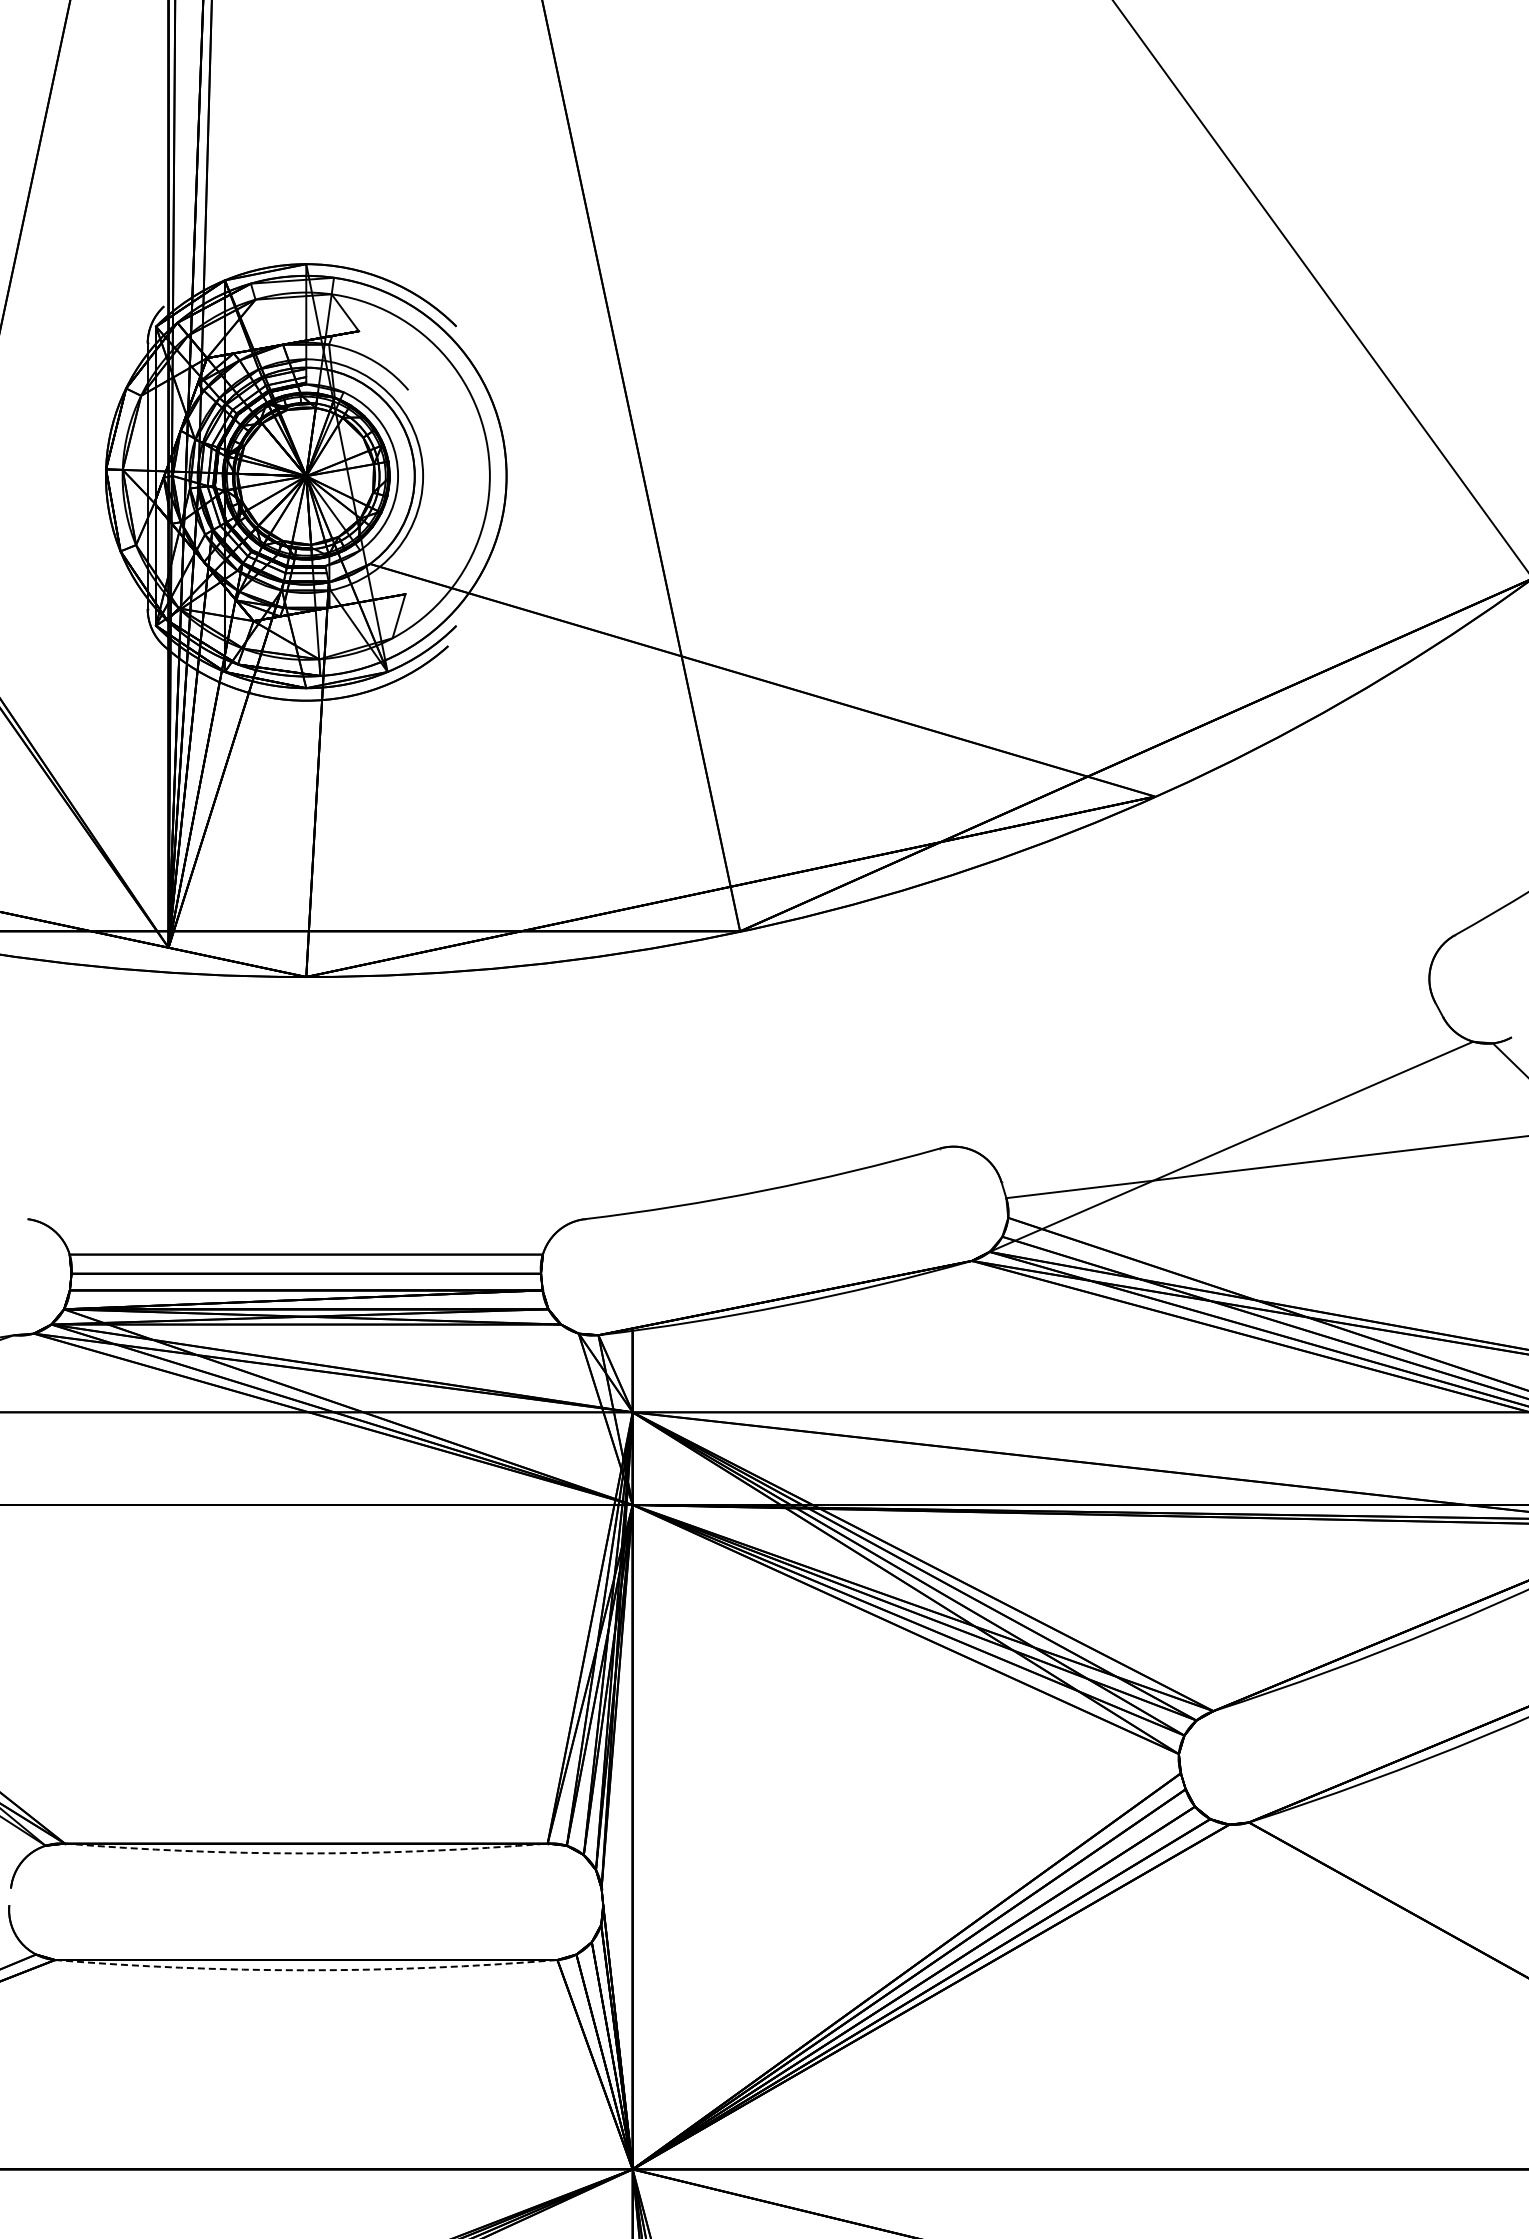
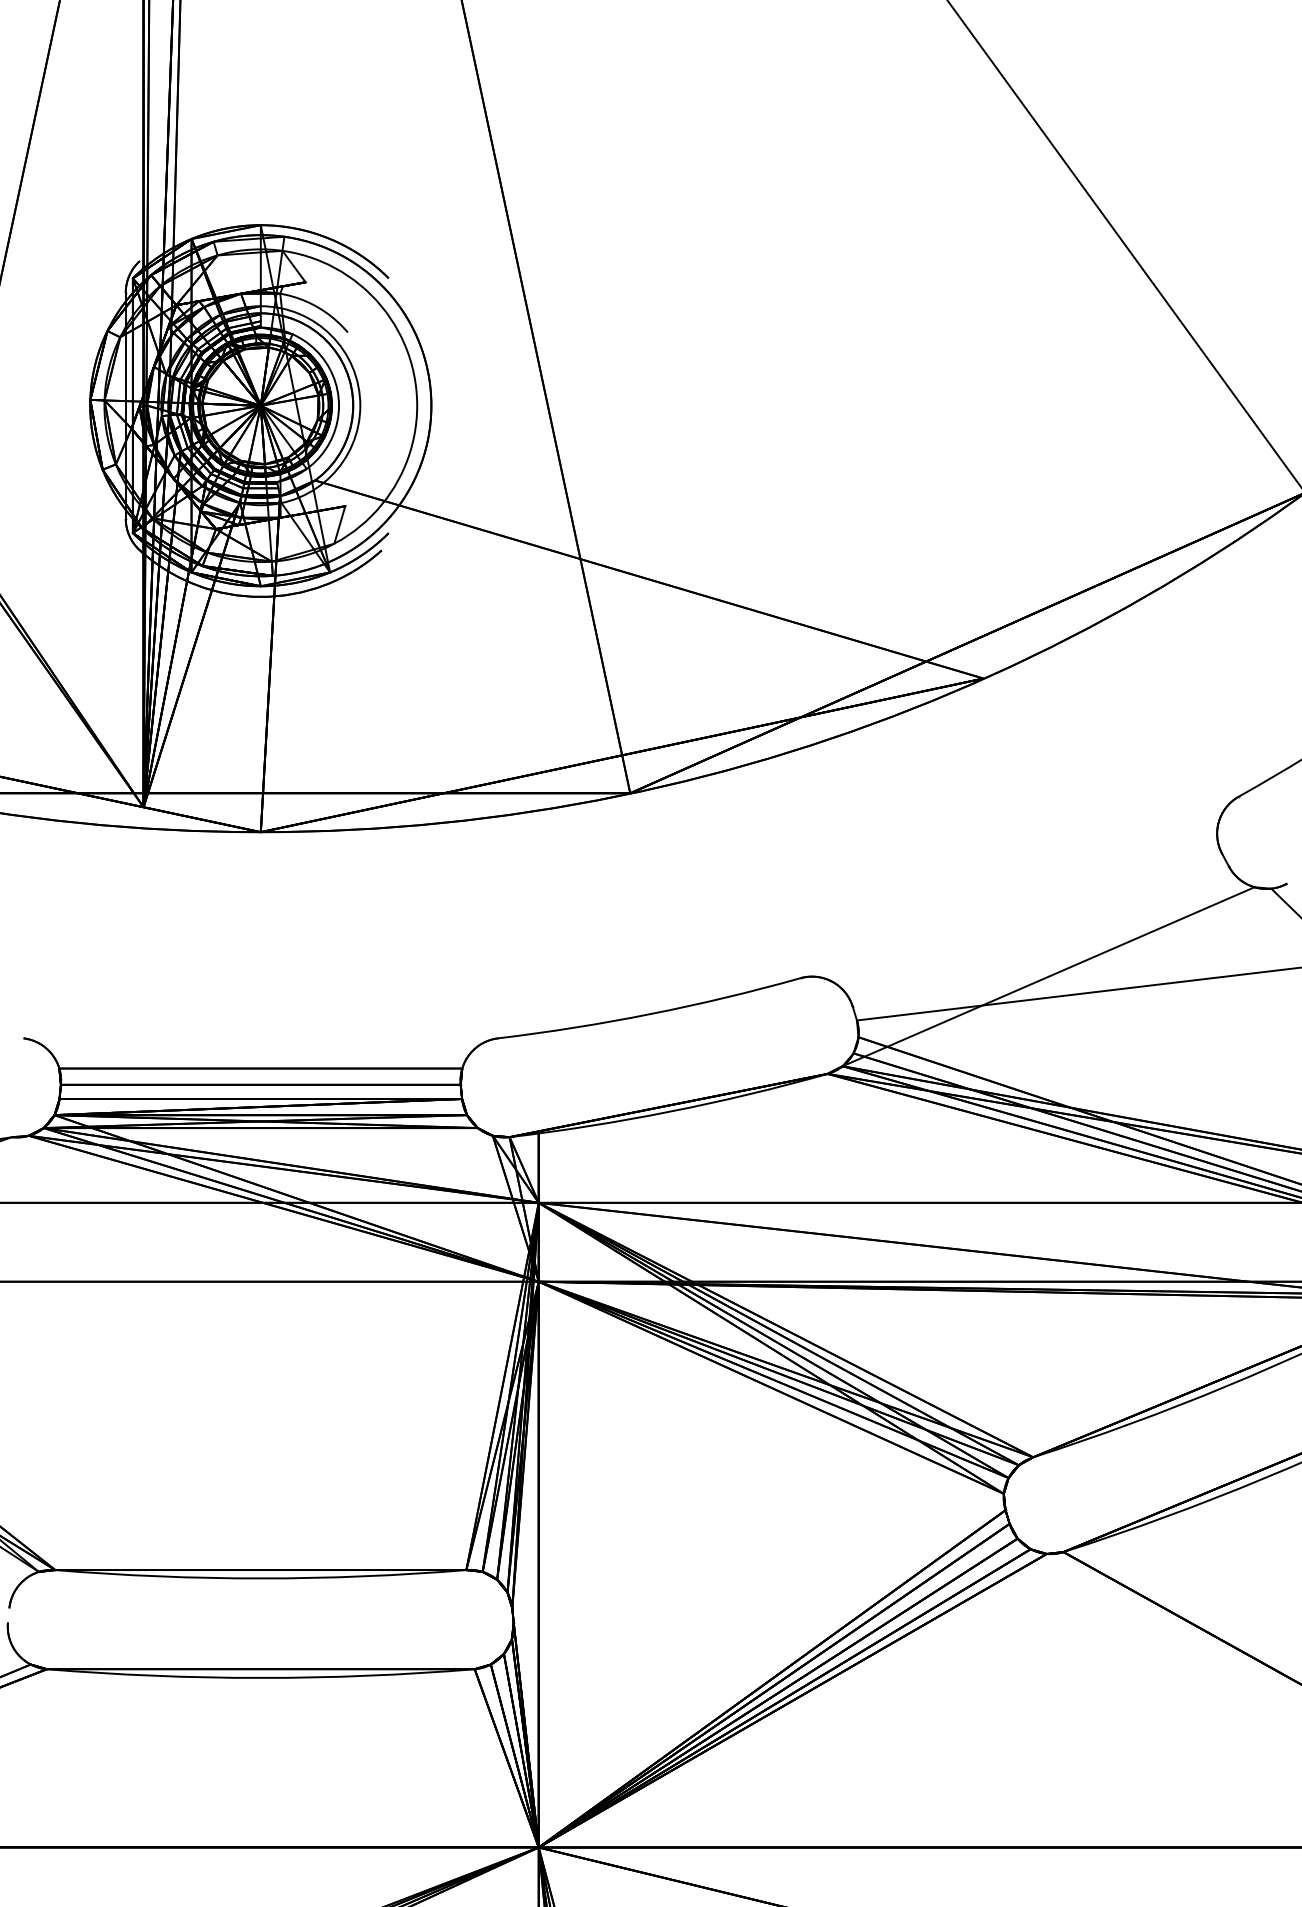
arc: (306, 1853) -> (261, 1578), dashed -> solid
arc: (306, 1970) -> (261, 1678), dashed -> solid

